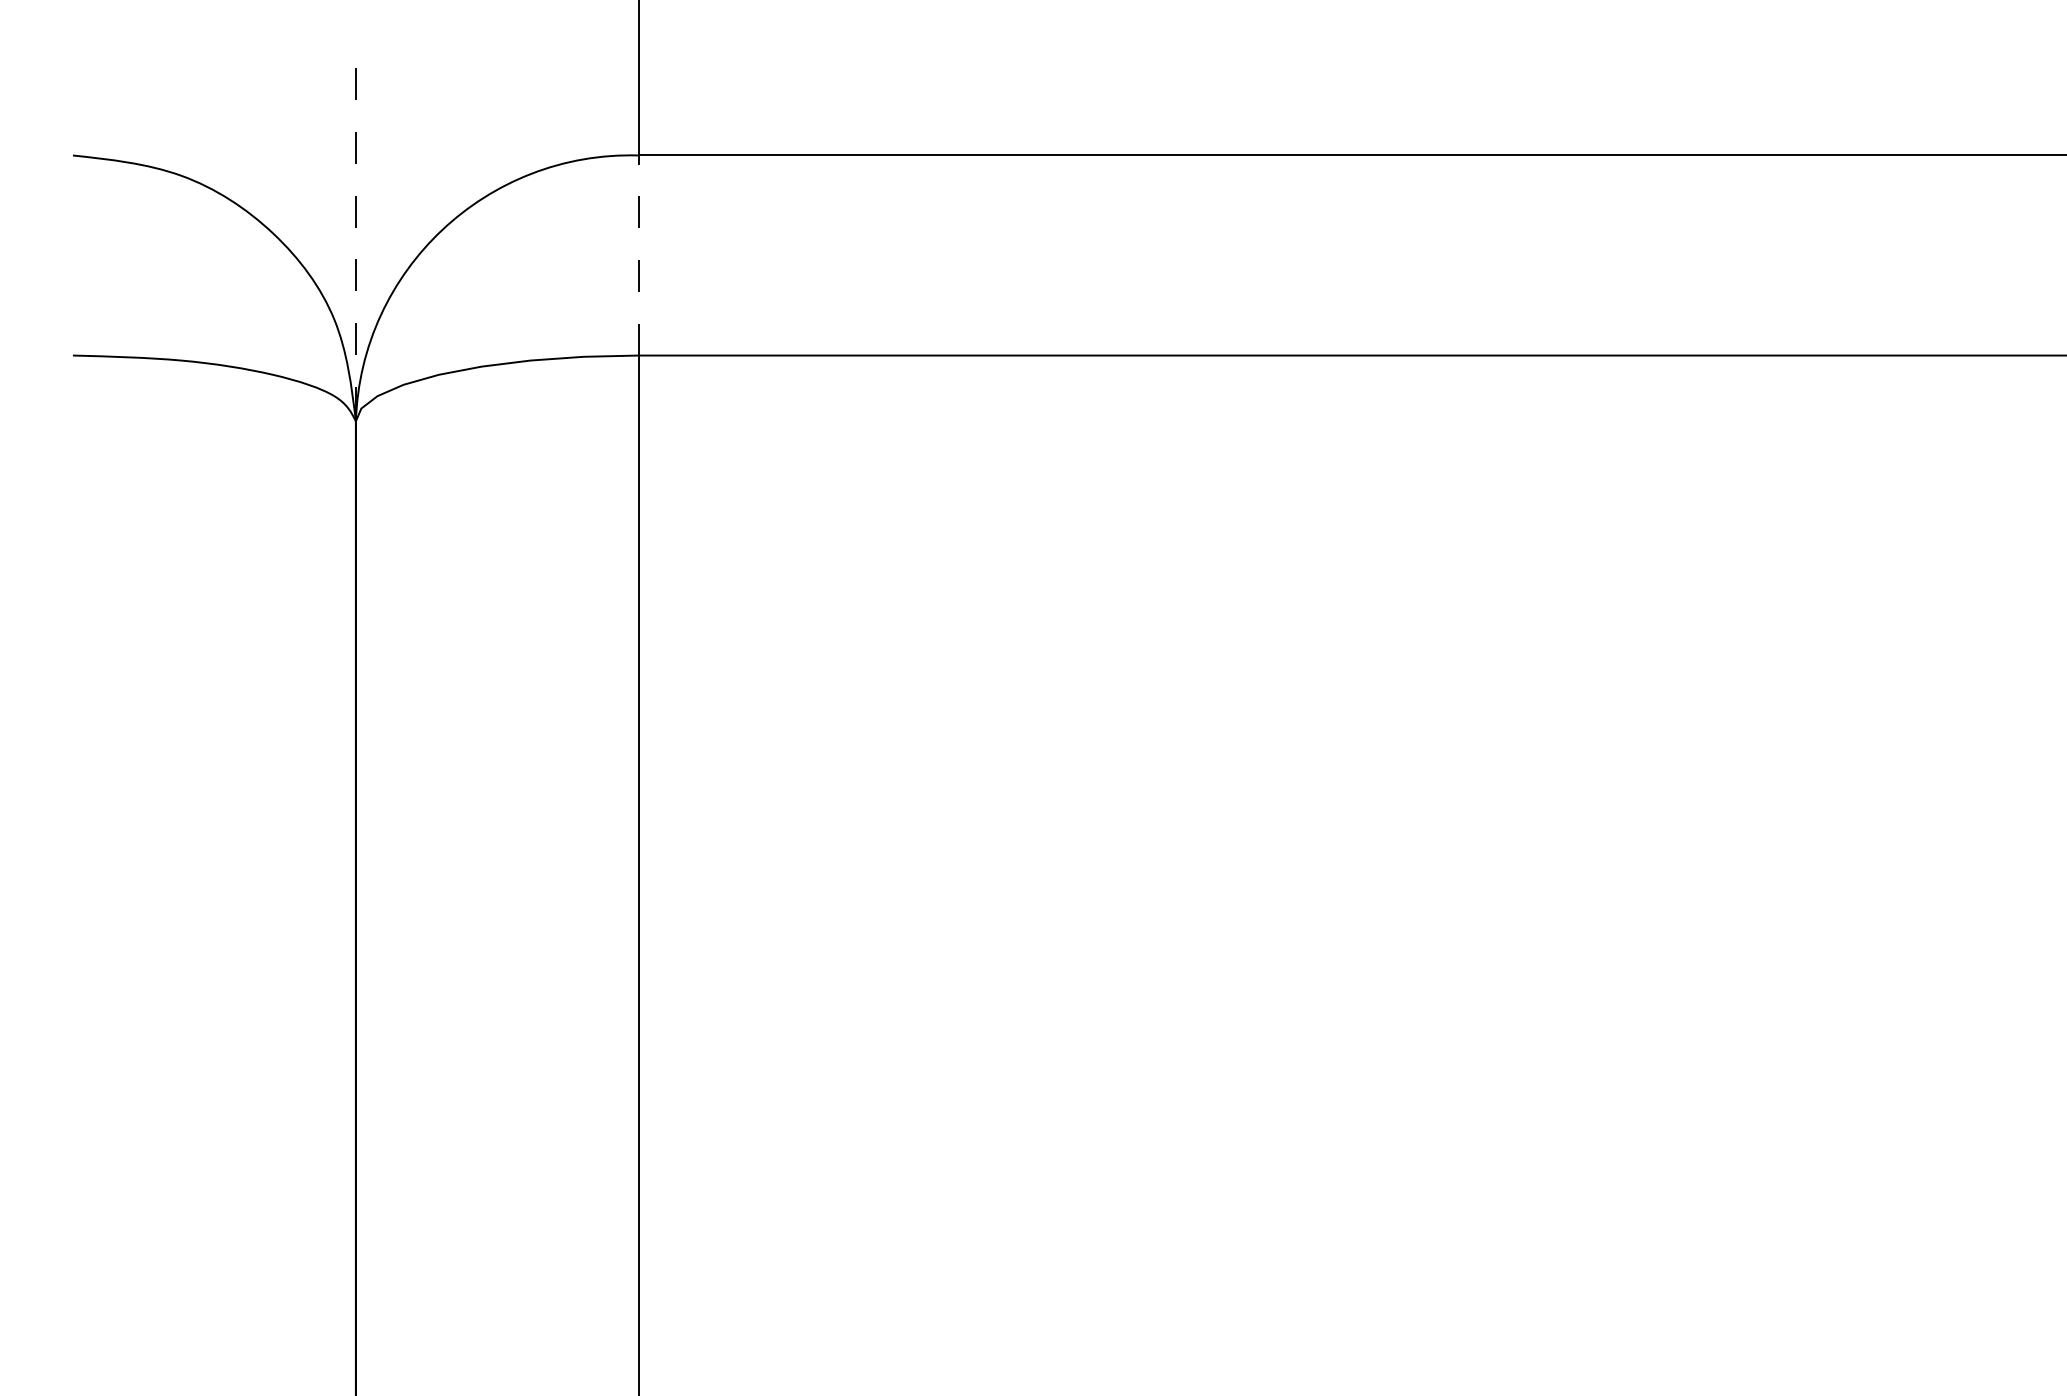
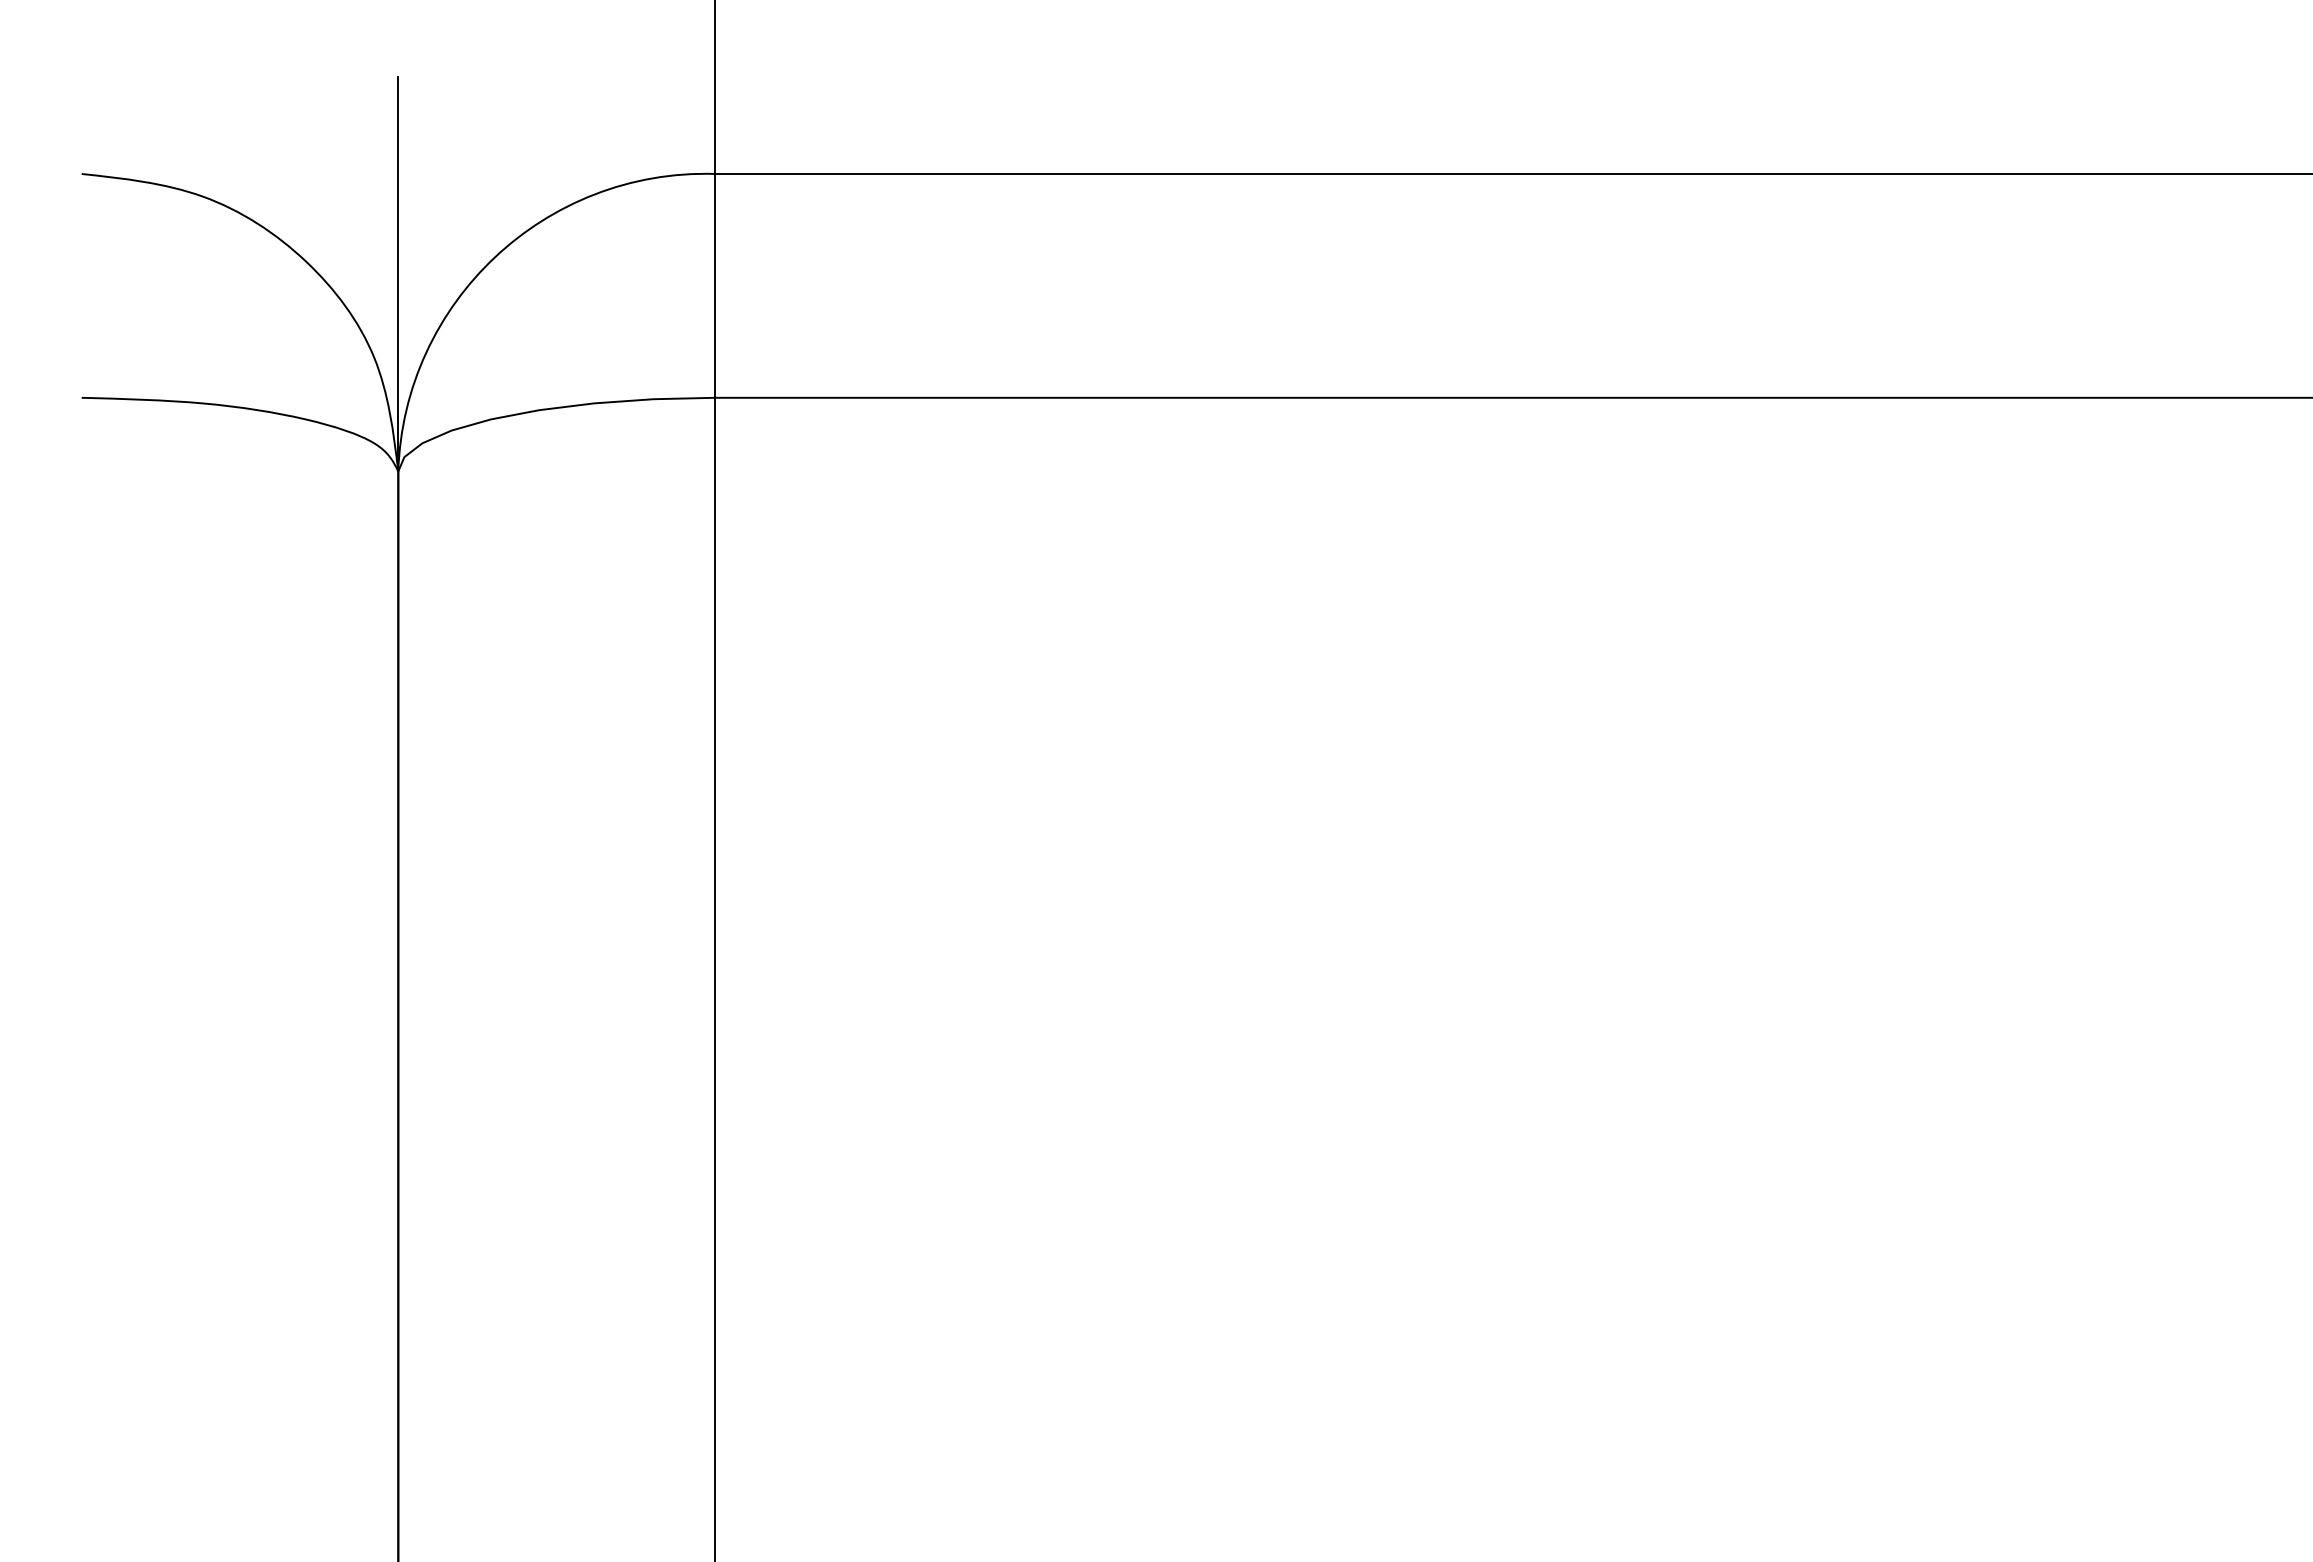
line: (356, 245) -> (398, 274), dashed -> solid
line: (638, 255) -> (714, 285), dashed -> solid

